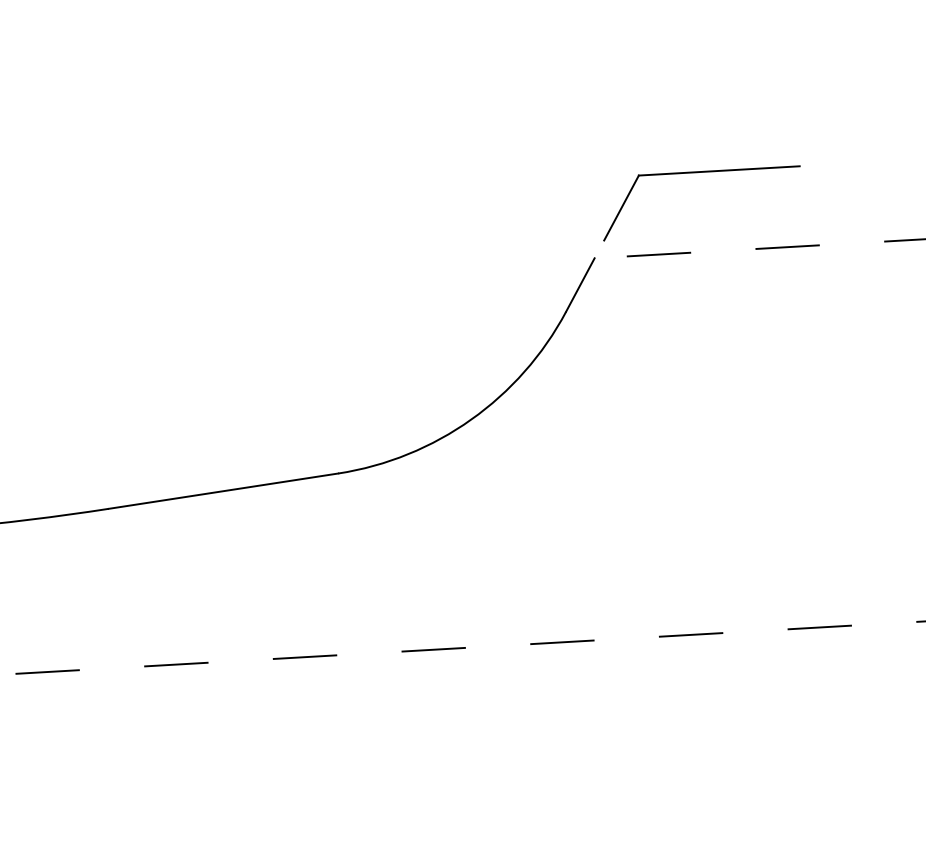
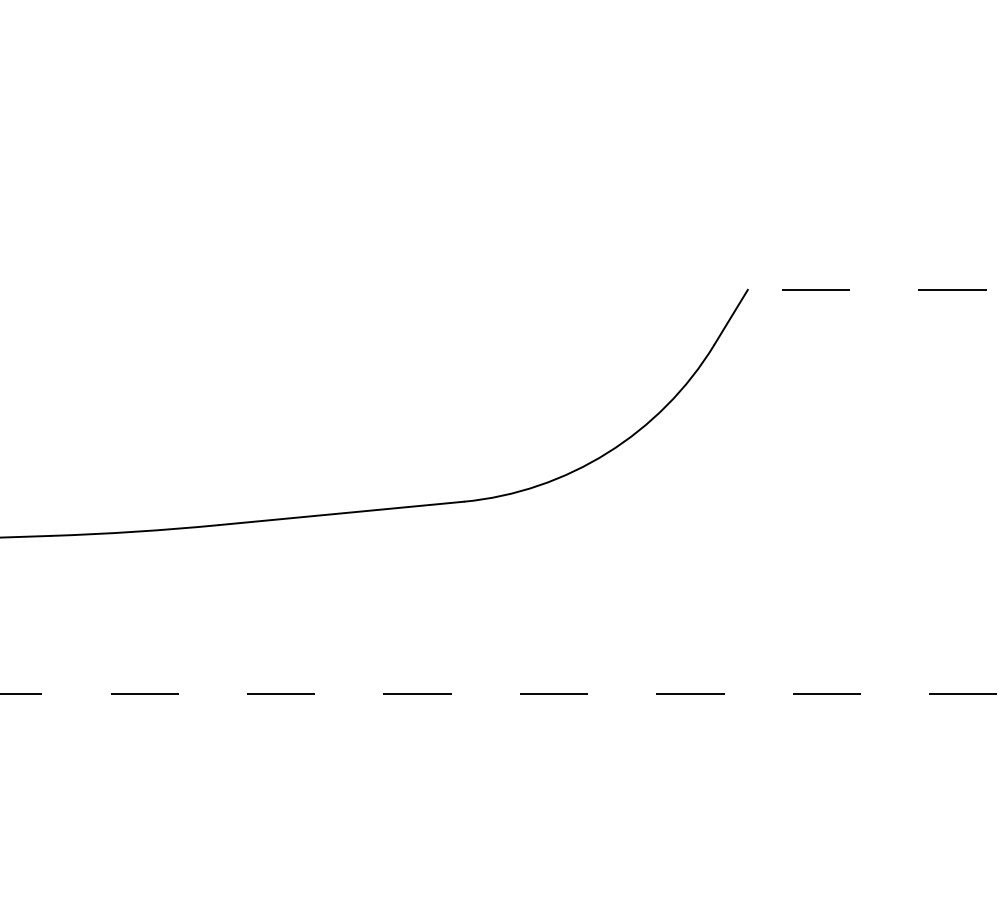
part: (700, 172) -> (864, 205), removed

